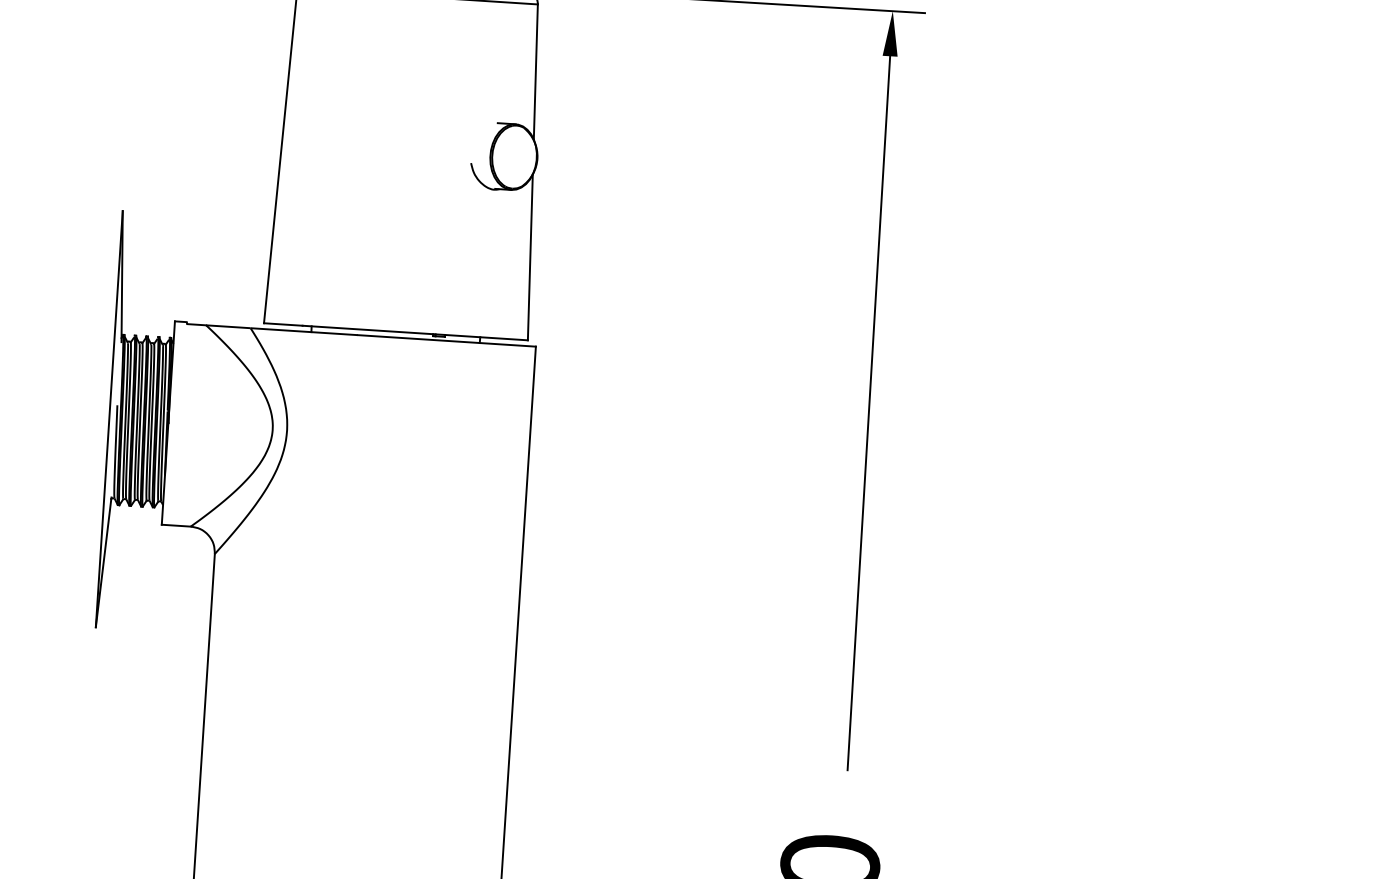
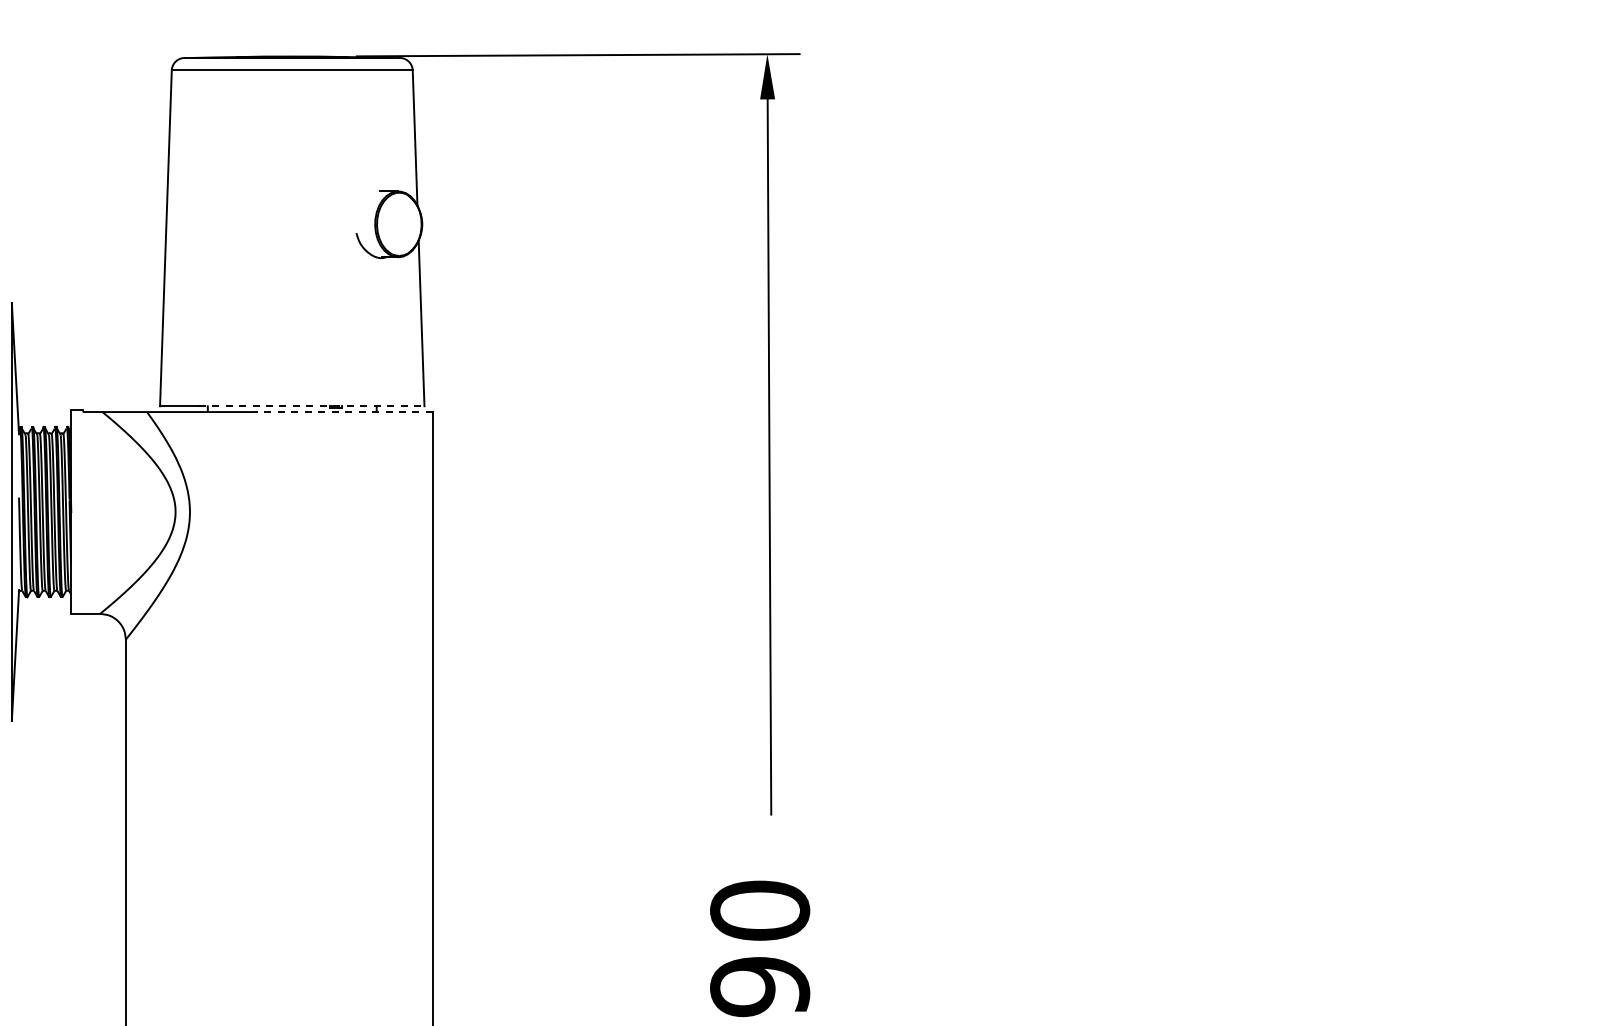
line: (415, 333) -> (311, 406), solid -> dashed
line: (446, 341) -> (343, 412), solid -> dashed

